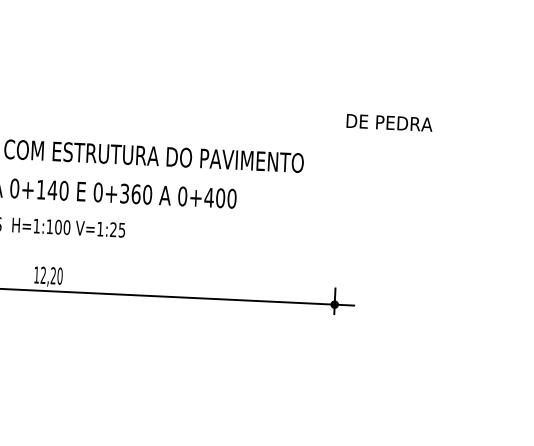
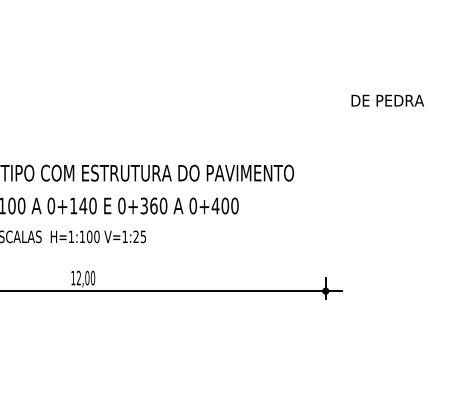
text: (389, 122) -> (387, 100), moved
text: (53, 275) -> (87, 277), 12,20 -> 12,00

